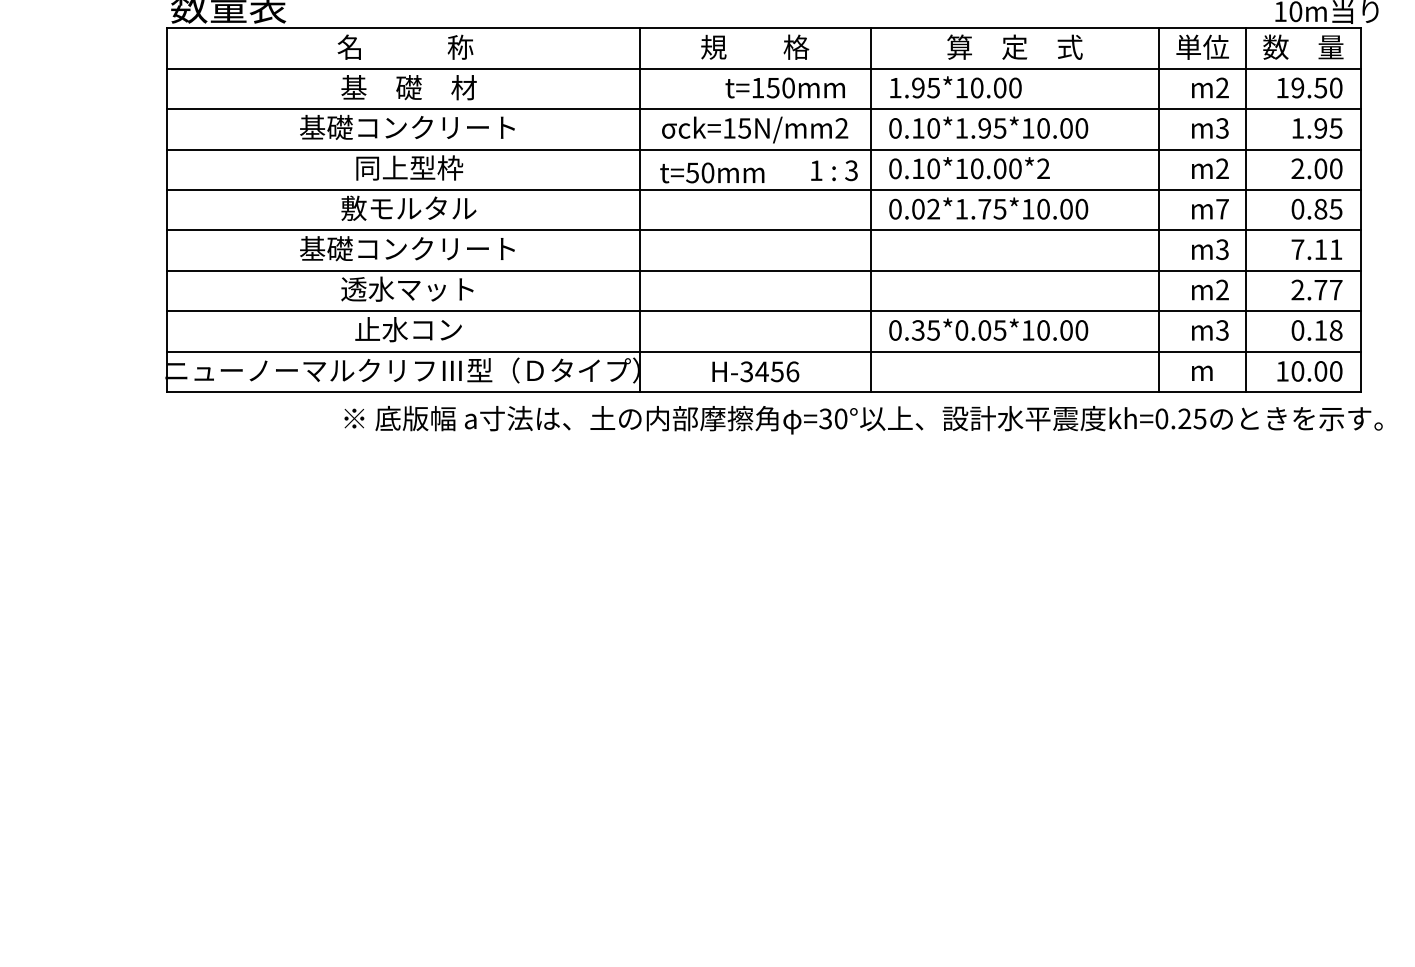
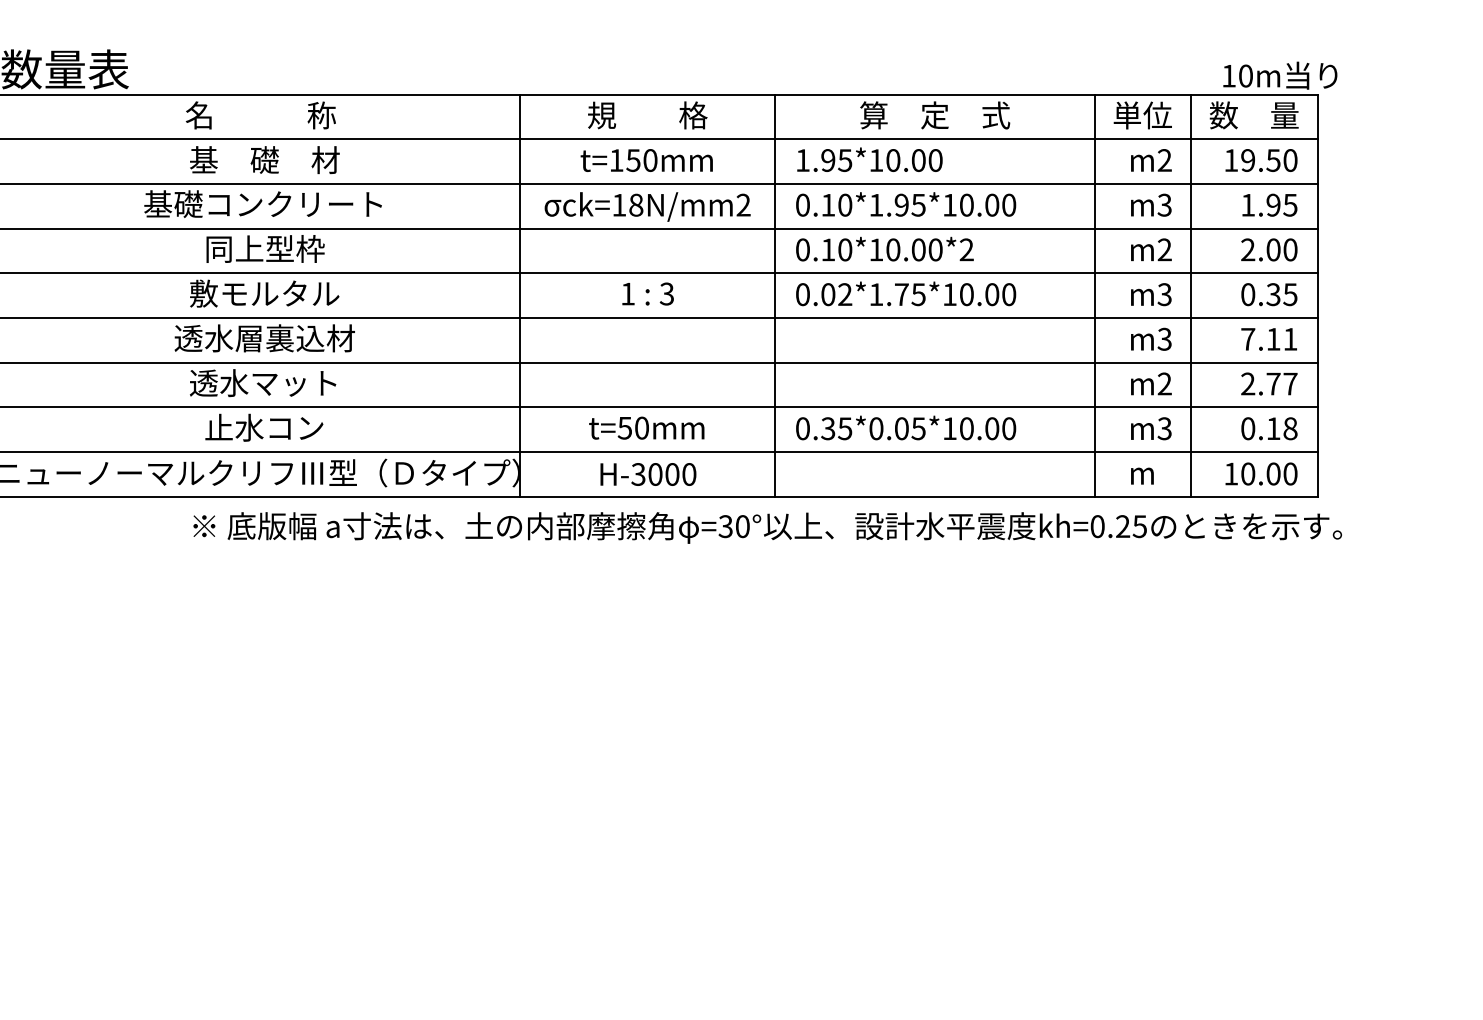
text: (784, 87) -> (645, 159), moved
text: (744, 128) -> (635, 205), ck=15N/mm2 -> ck=18N/mm2
text: (834, 170) -> (648, 293), moved
text: (712, 172) -> (647, 427), moved
text: (1222, 208) -> (1164, 293), m7 -> m3
text: (1320, 208) -> (1273, 293), 0.85 -> 0.35
text: (407, 248) -> (263, 338), 基礎コンクリート -> 透水層裏込材
text: (777, 371) -> (672, 474), H-3456 -> H-3000

